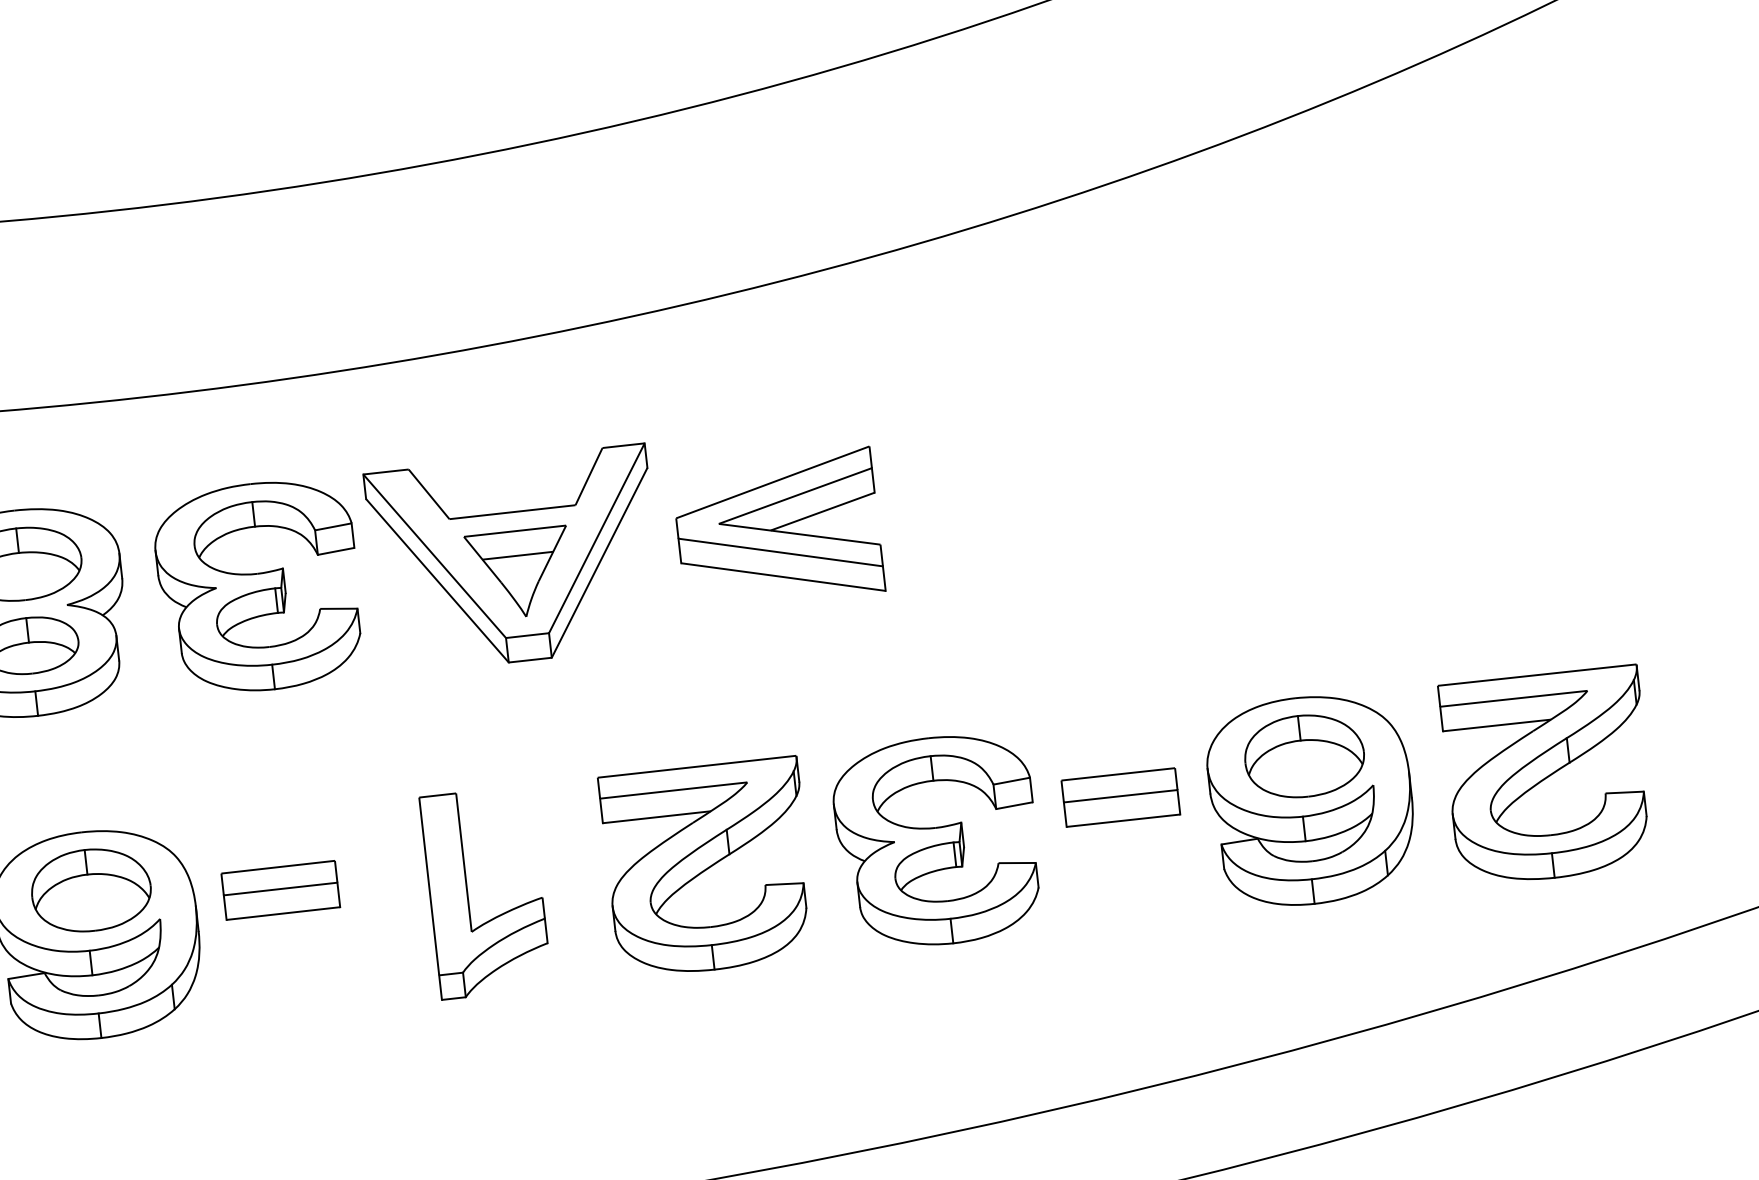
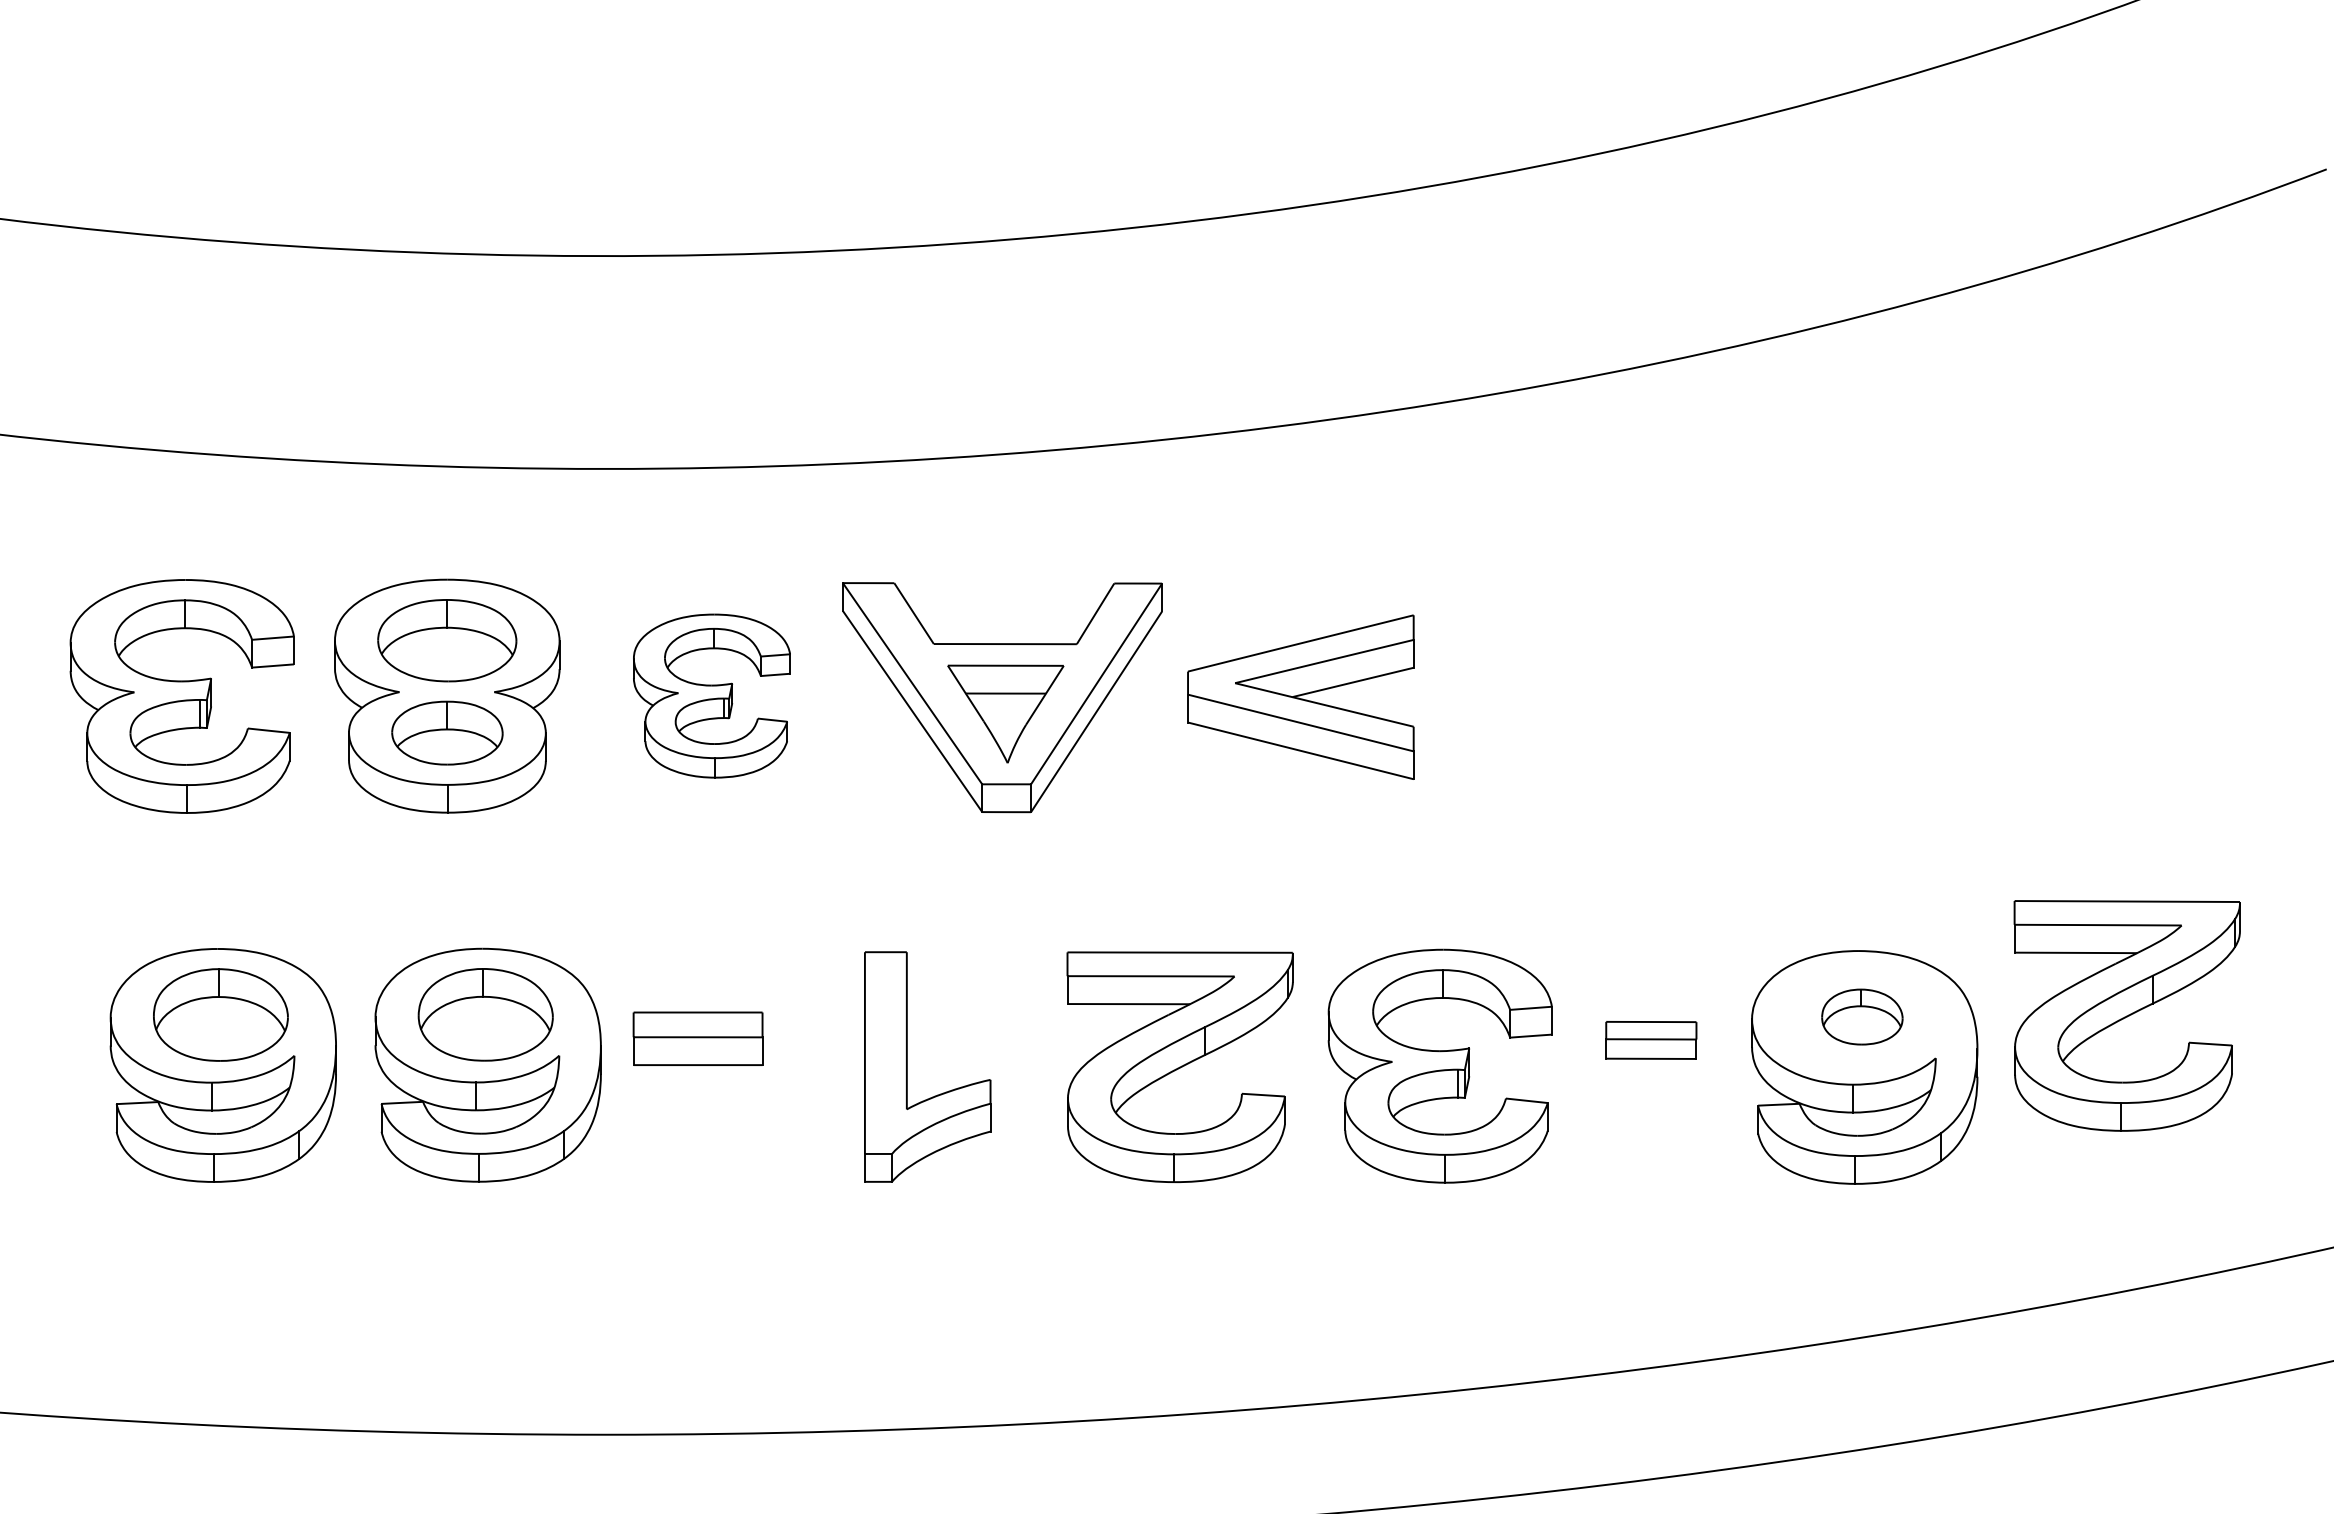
part: (258, 586) -> (711, 695), size x0.7
part: (1304, 755) -> (1862, 1016), size x0.6
part: (1547, 775) -> (2126, 1015), moved
part: (1121, 797) -> (1651, 1040), size x0.7

